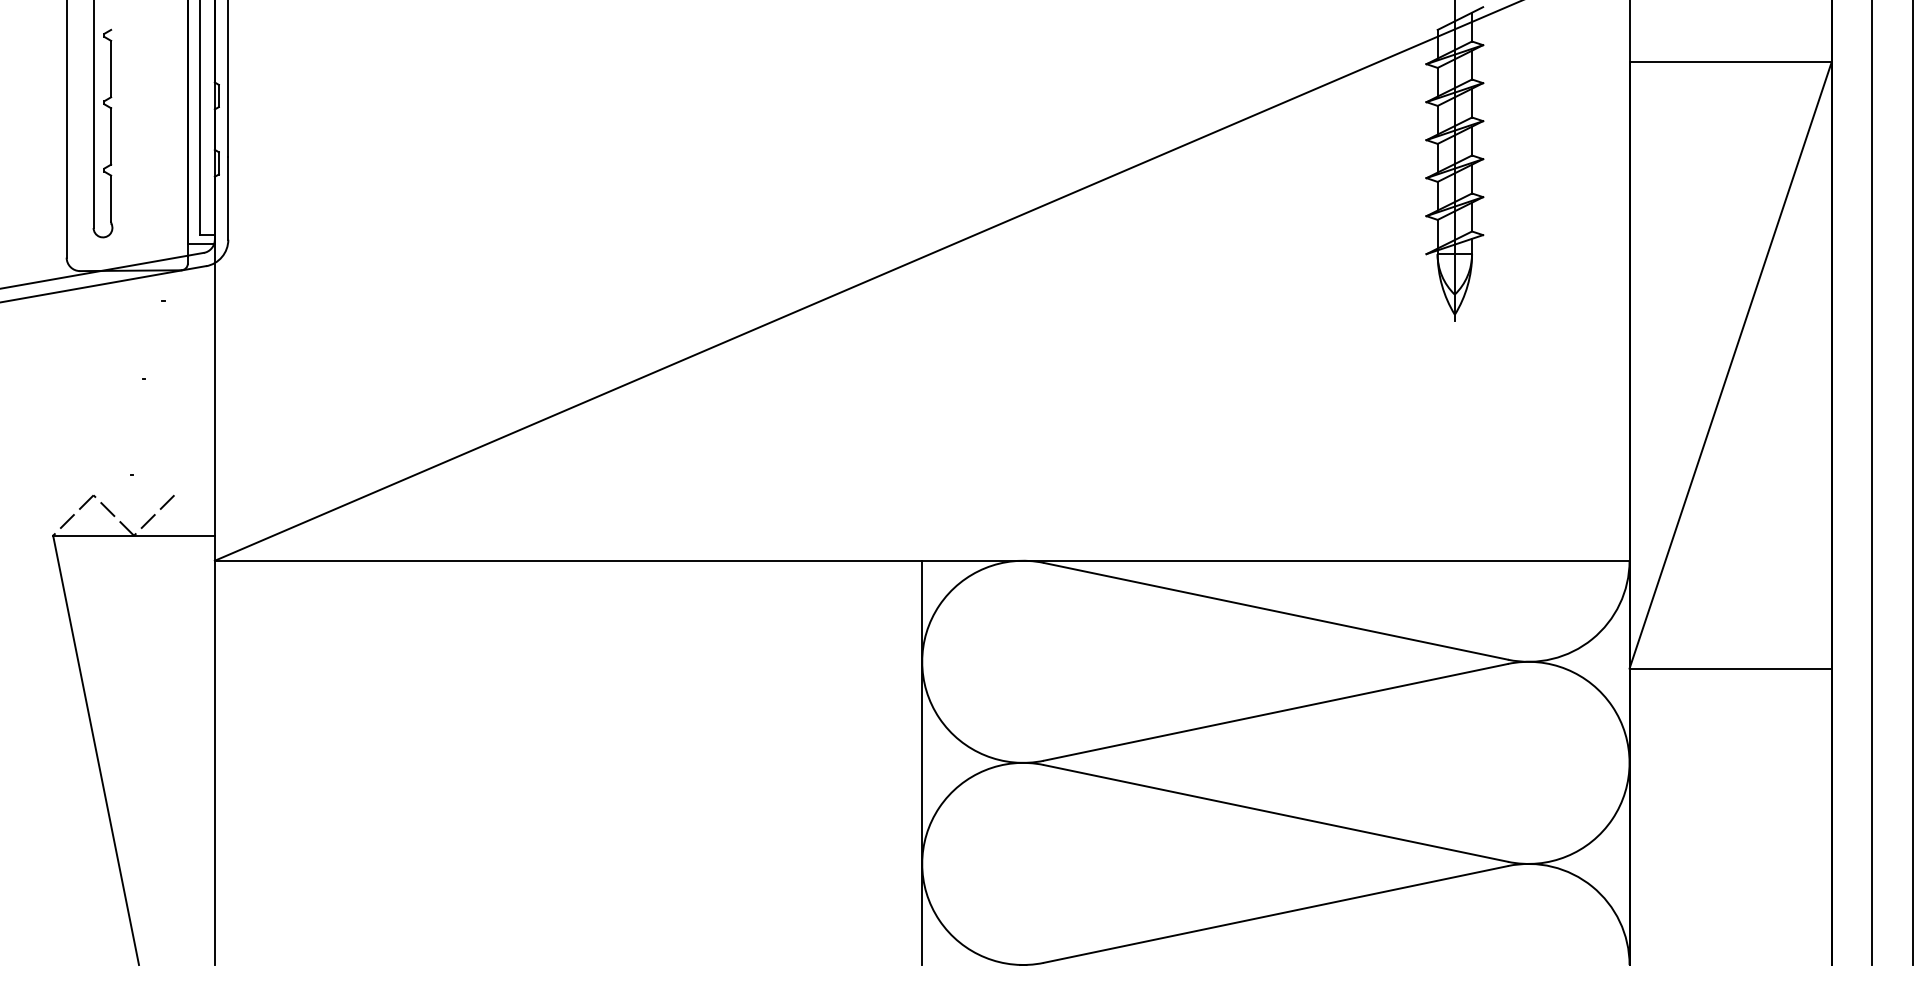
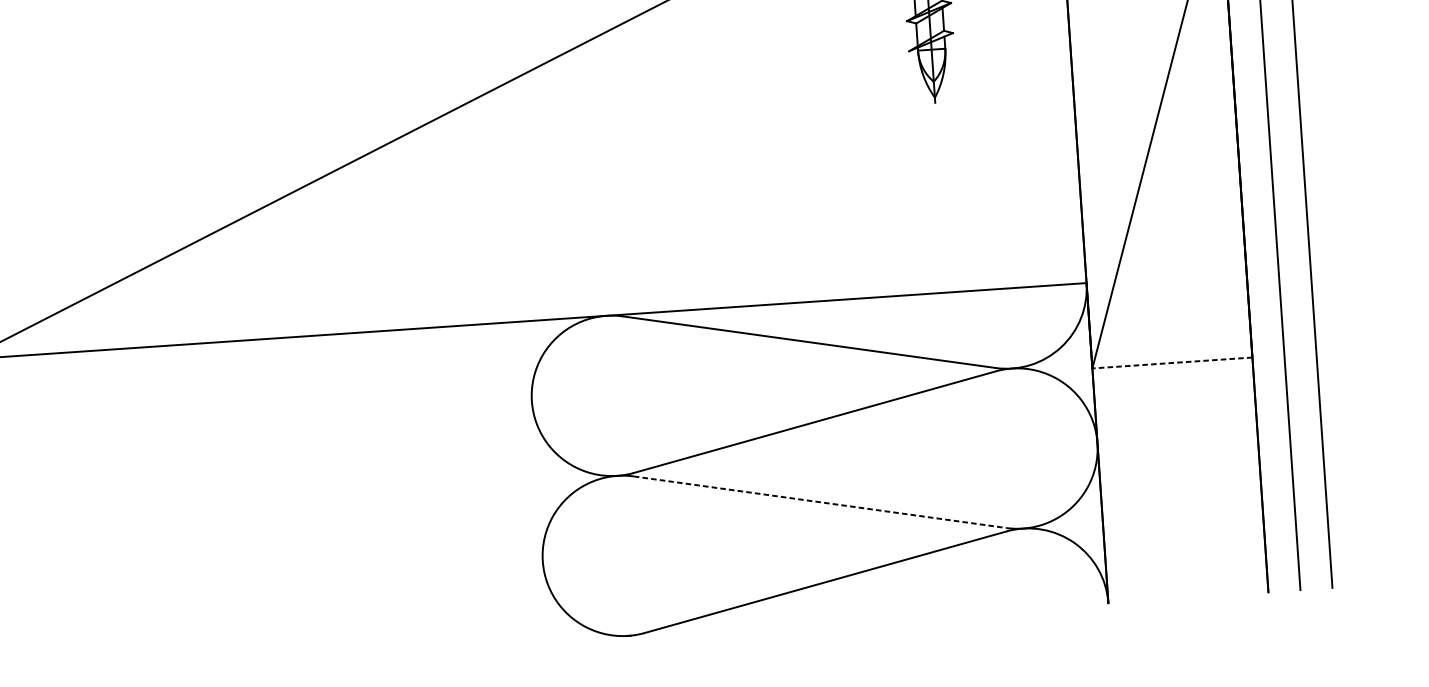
line: (1730, 668) -> (1172, 362), solid -> dashed
line: (922, 762) -> (537, 480), removed
line: (1276, 813) -> (820, 502), solid -> dashed

